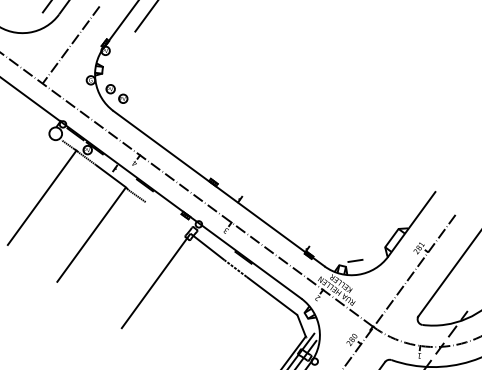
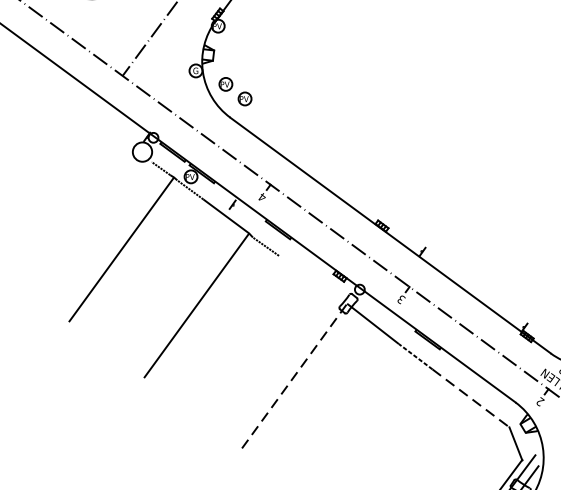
line: (155, 281) -> (293, 376), solid -> dashed
line: (272, 295) -> (471, 397), solid -> dashed

